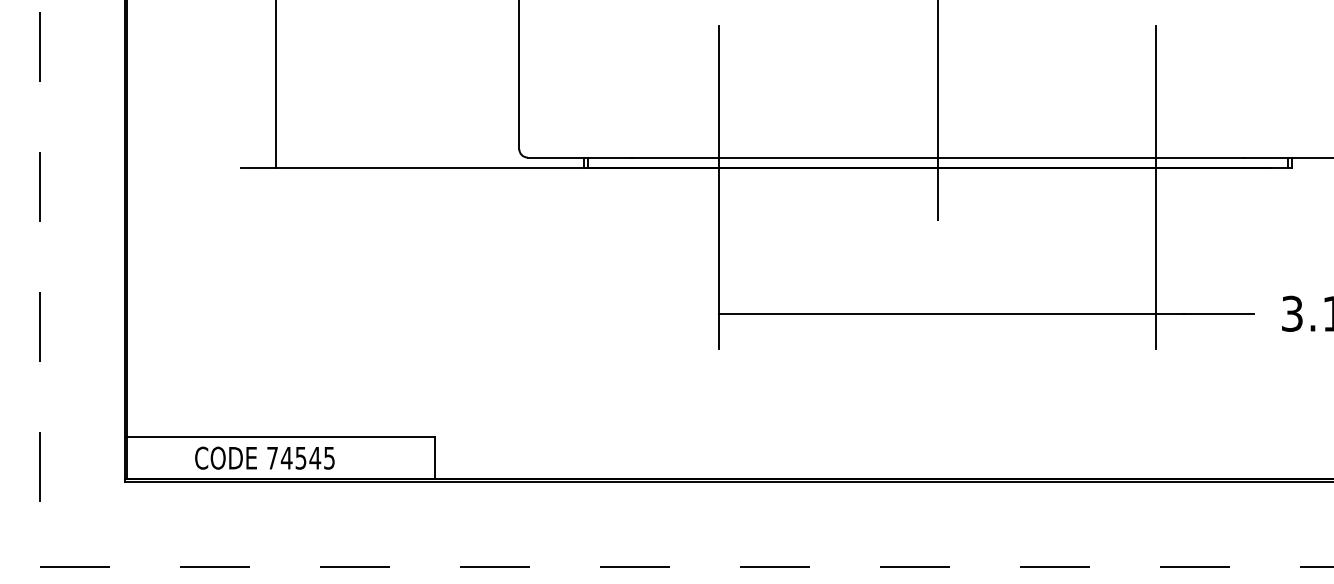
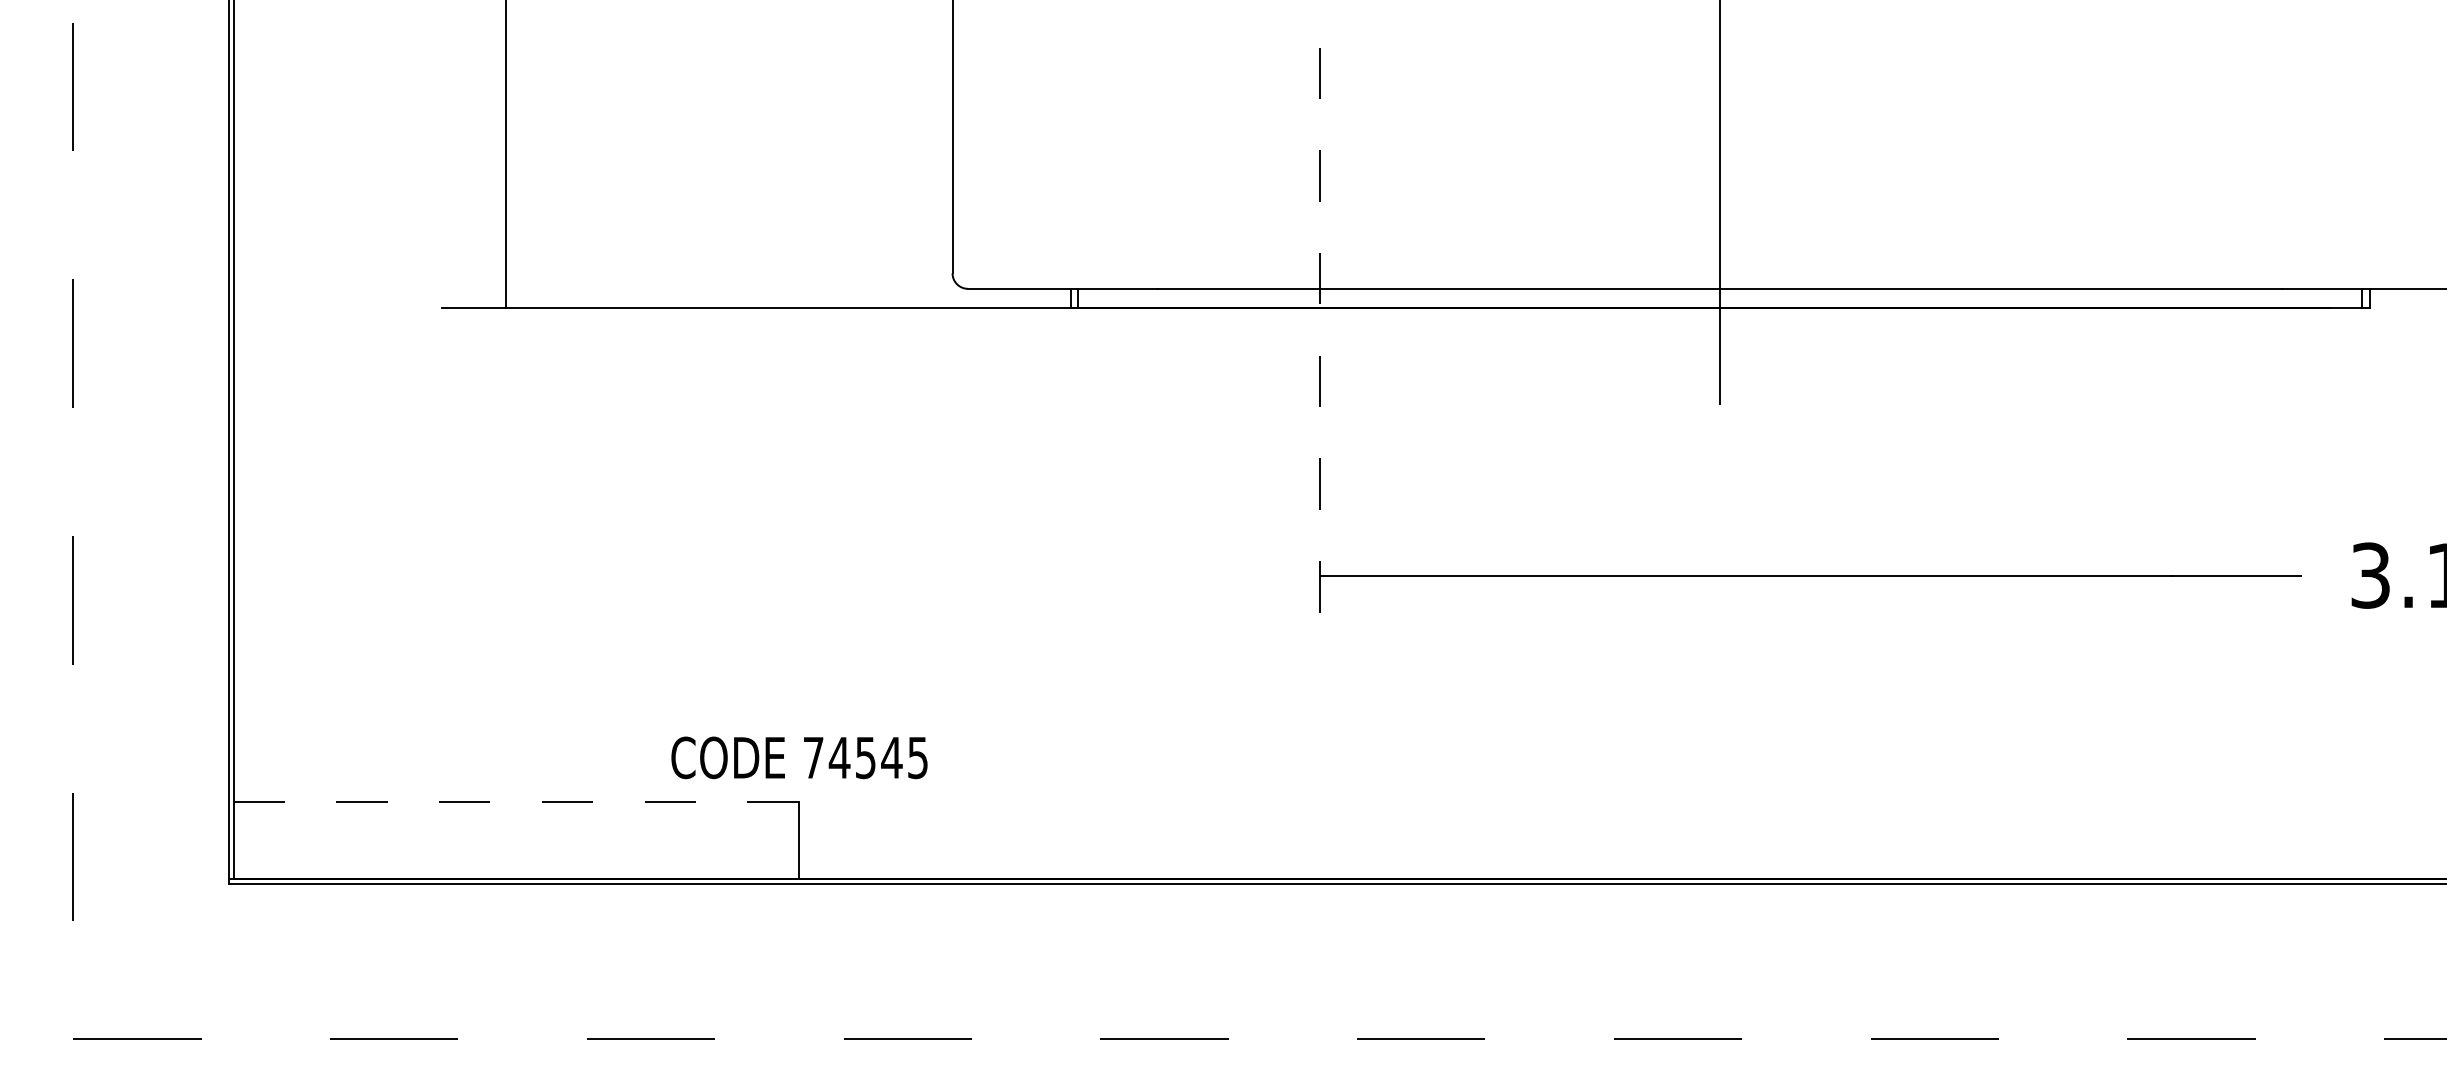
line: (719, 187) -> (1319, 343), solid -> dashed
line: (1156, 187) -> (2121, 343), removed
line: (281, 437) -> (516, 802), solid -> dashed
text: (264, 457) -> (798, 756), moved

